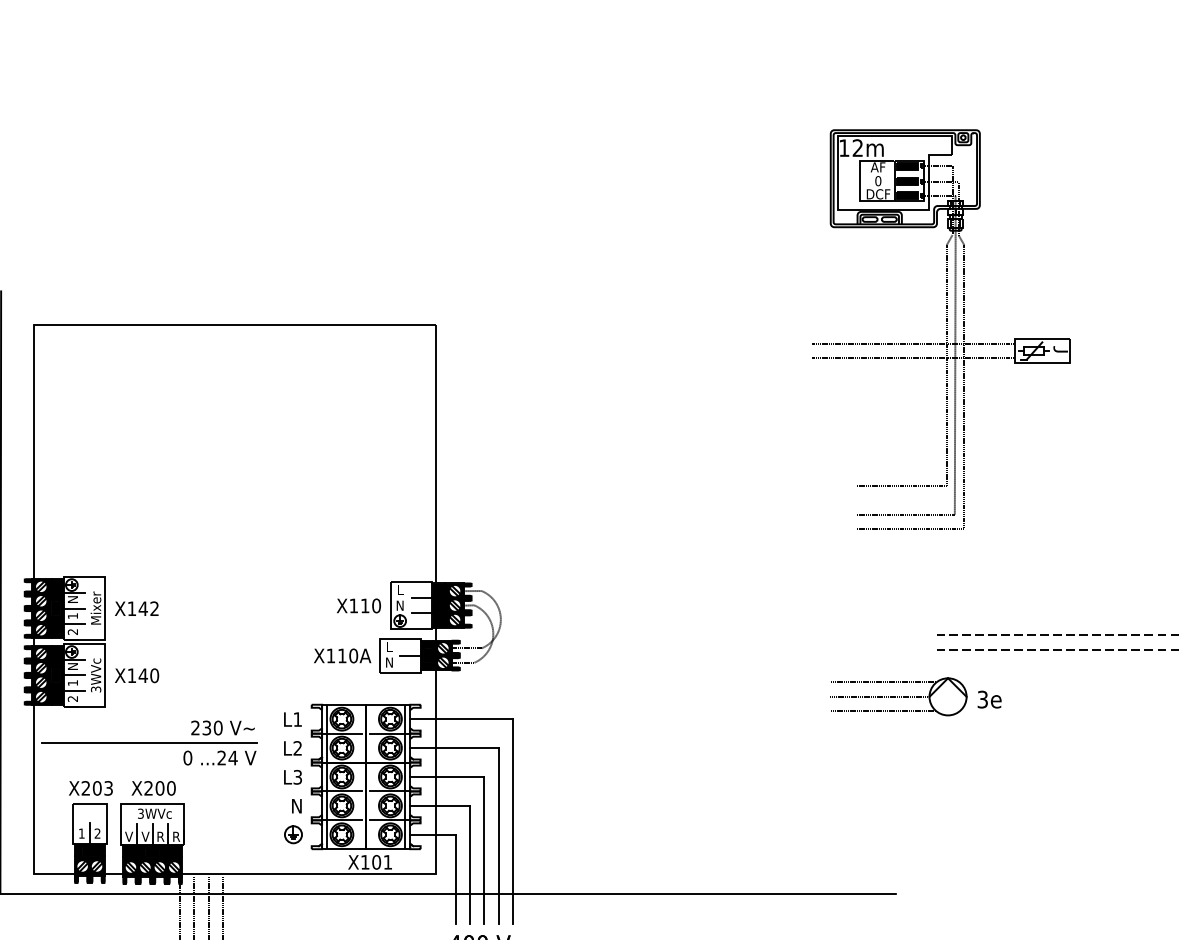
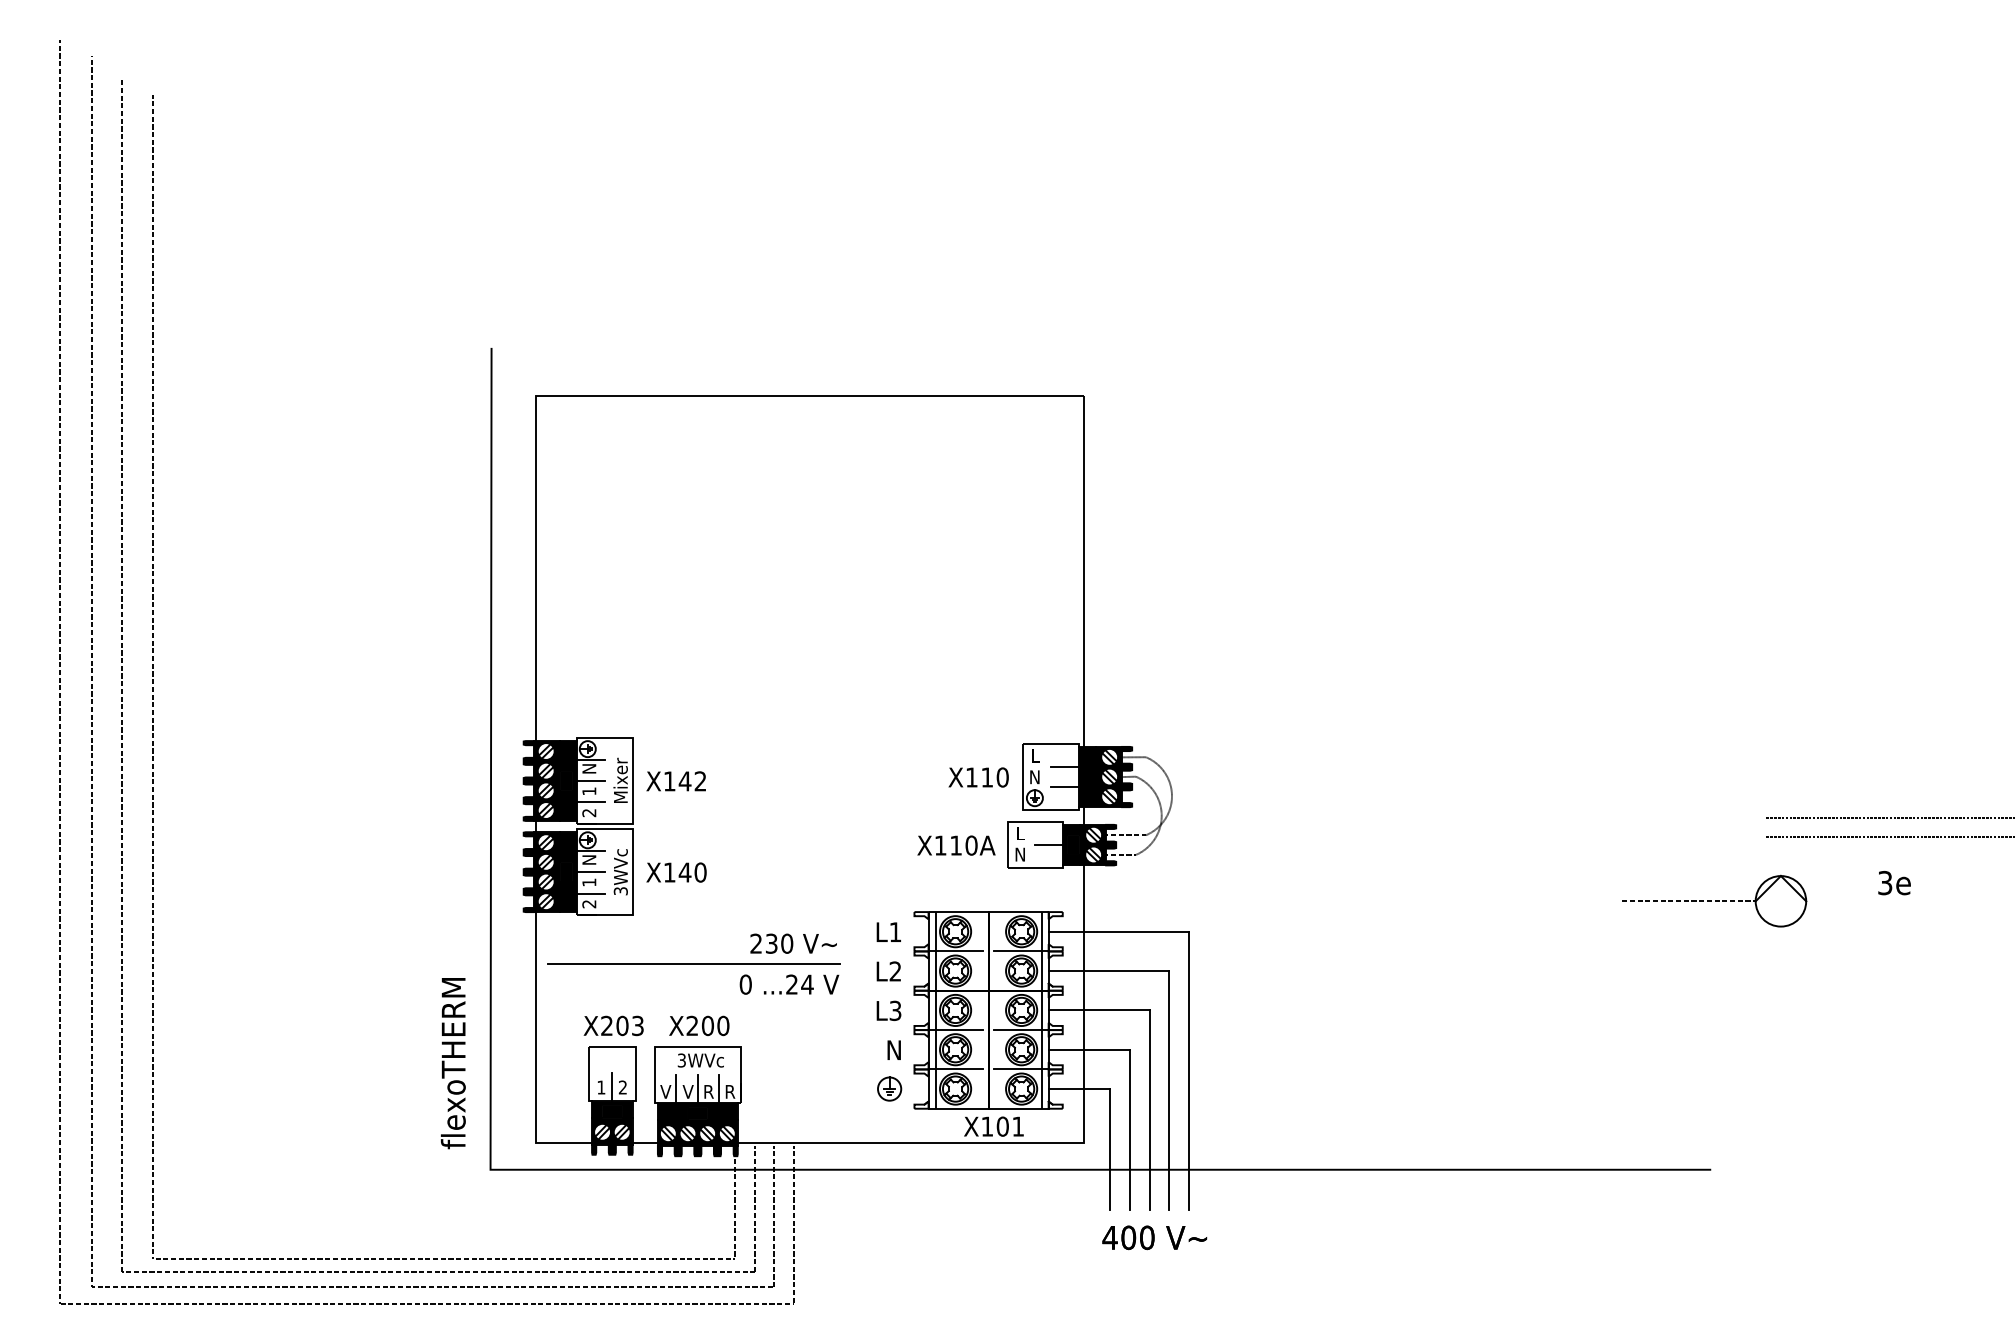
part: (946, 328) -> (1778, 399), removed
line: (883, 682) -> (1692, 881), removed
text: (989, 699) -> (1894, 883), moved
line: (883, 710) -> (1692, 920), removed

